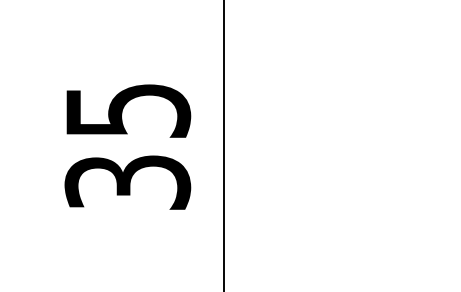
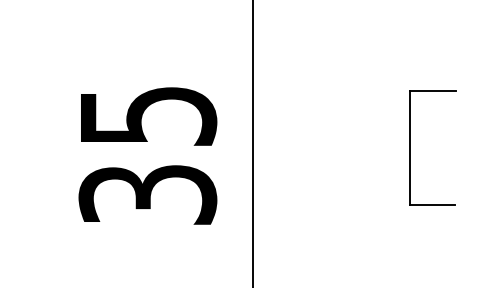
part: (367, 139) -> (410, 147), added

